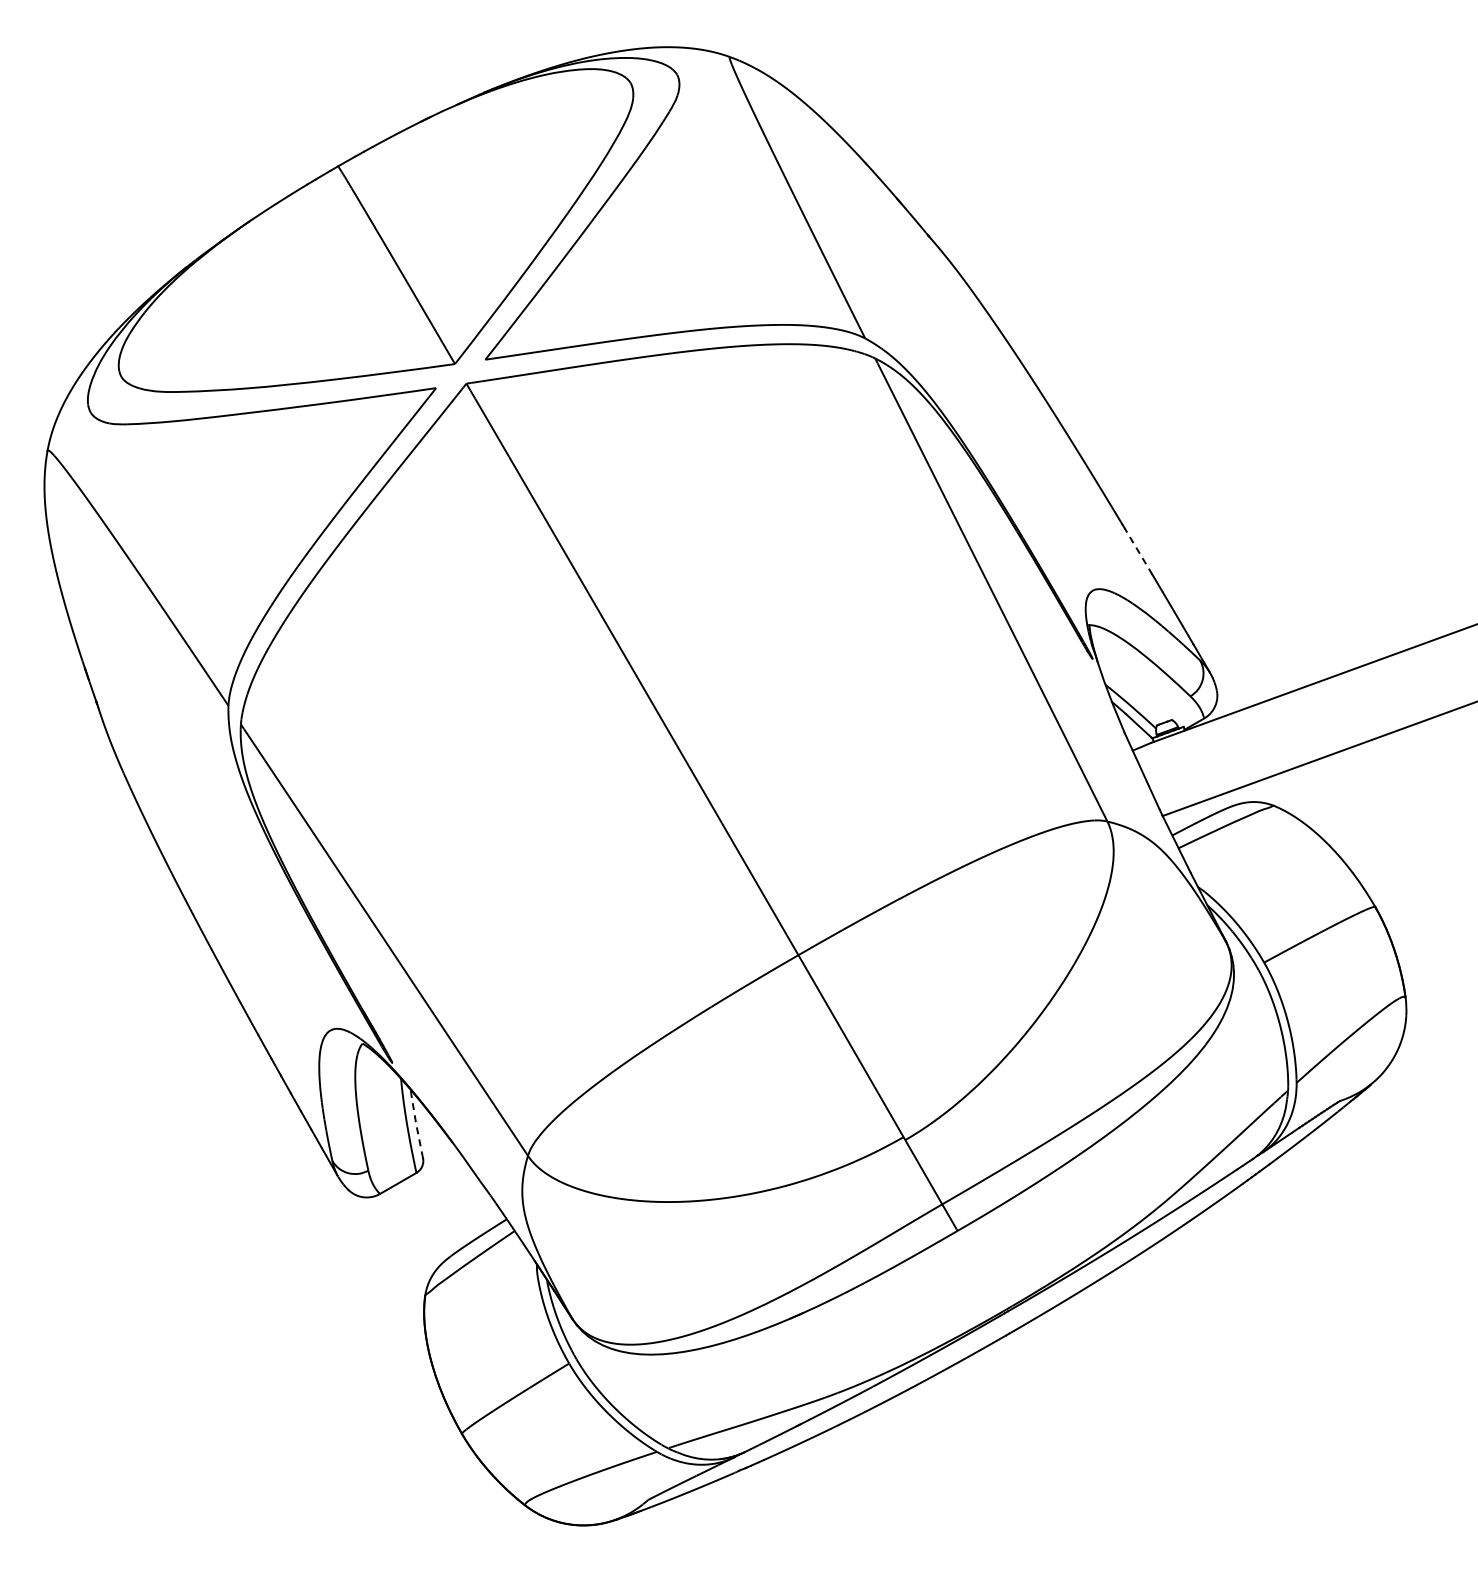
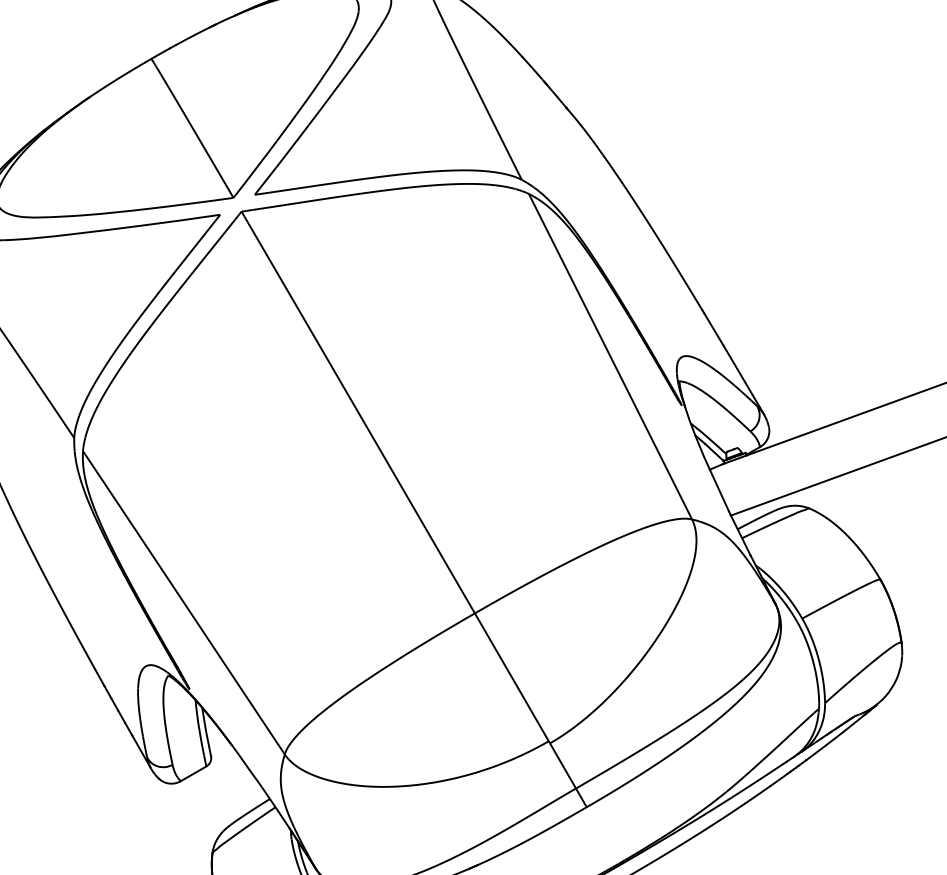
line: (1138, 550) -> (713, 328), dashed -> solid
line: (416, 1123) -> (206, 731), dashed -> solid

